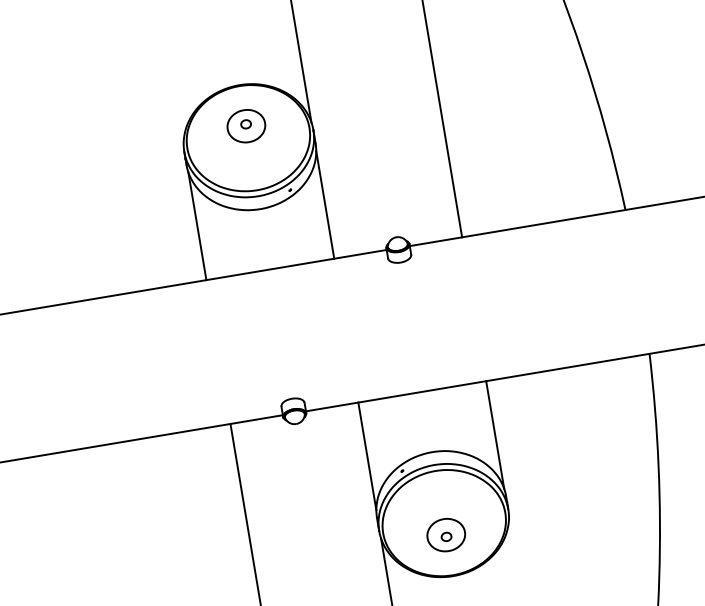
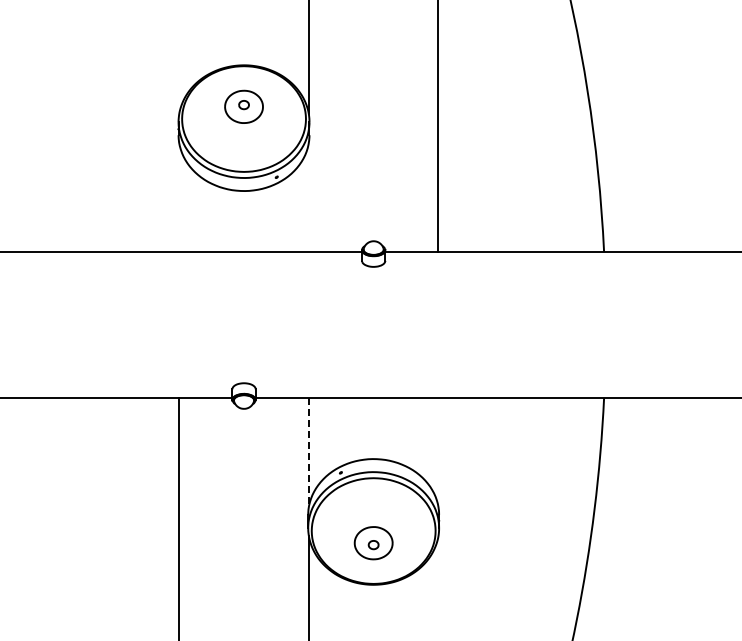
line: (324, 204) -> (308, 197), removed
line: (197, 226) -> (179, 197), removed
line: (495, 434) -> (438, 452), removed
line: (367, 456) -> (308, 452), solid -> dashed

